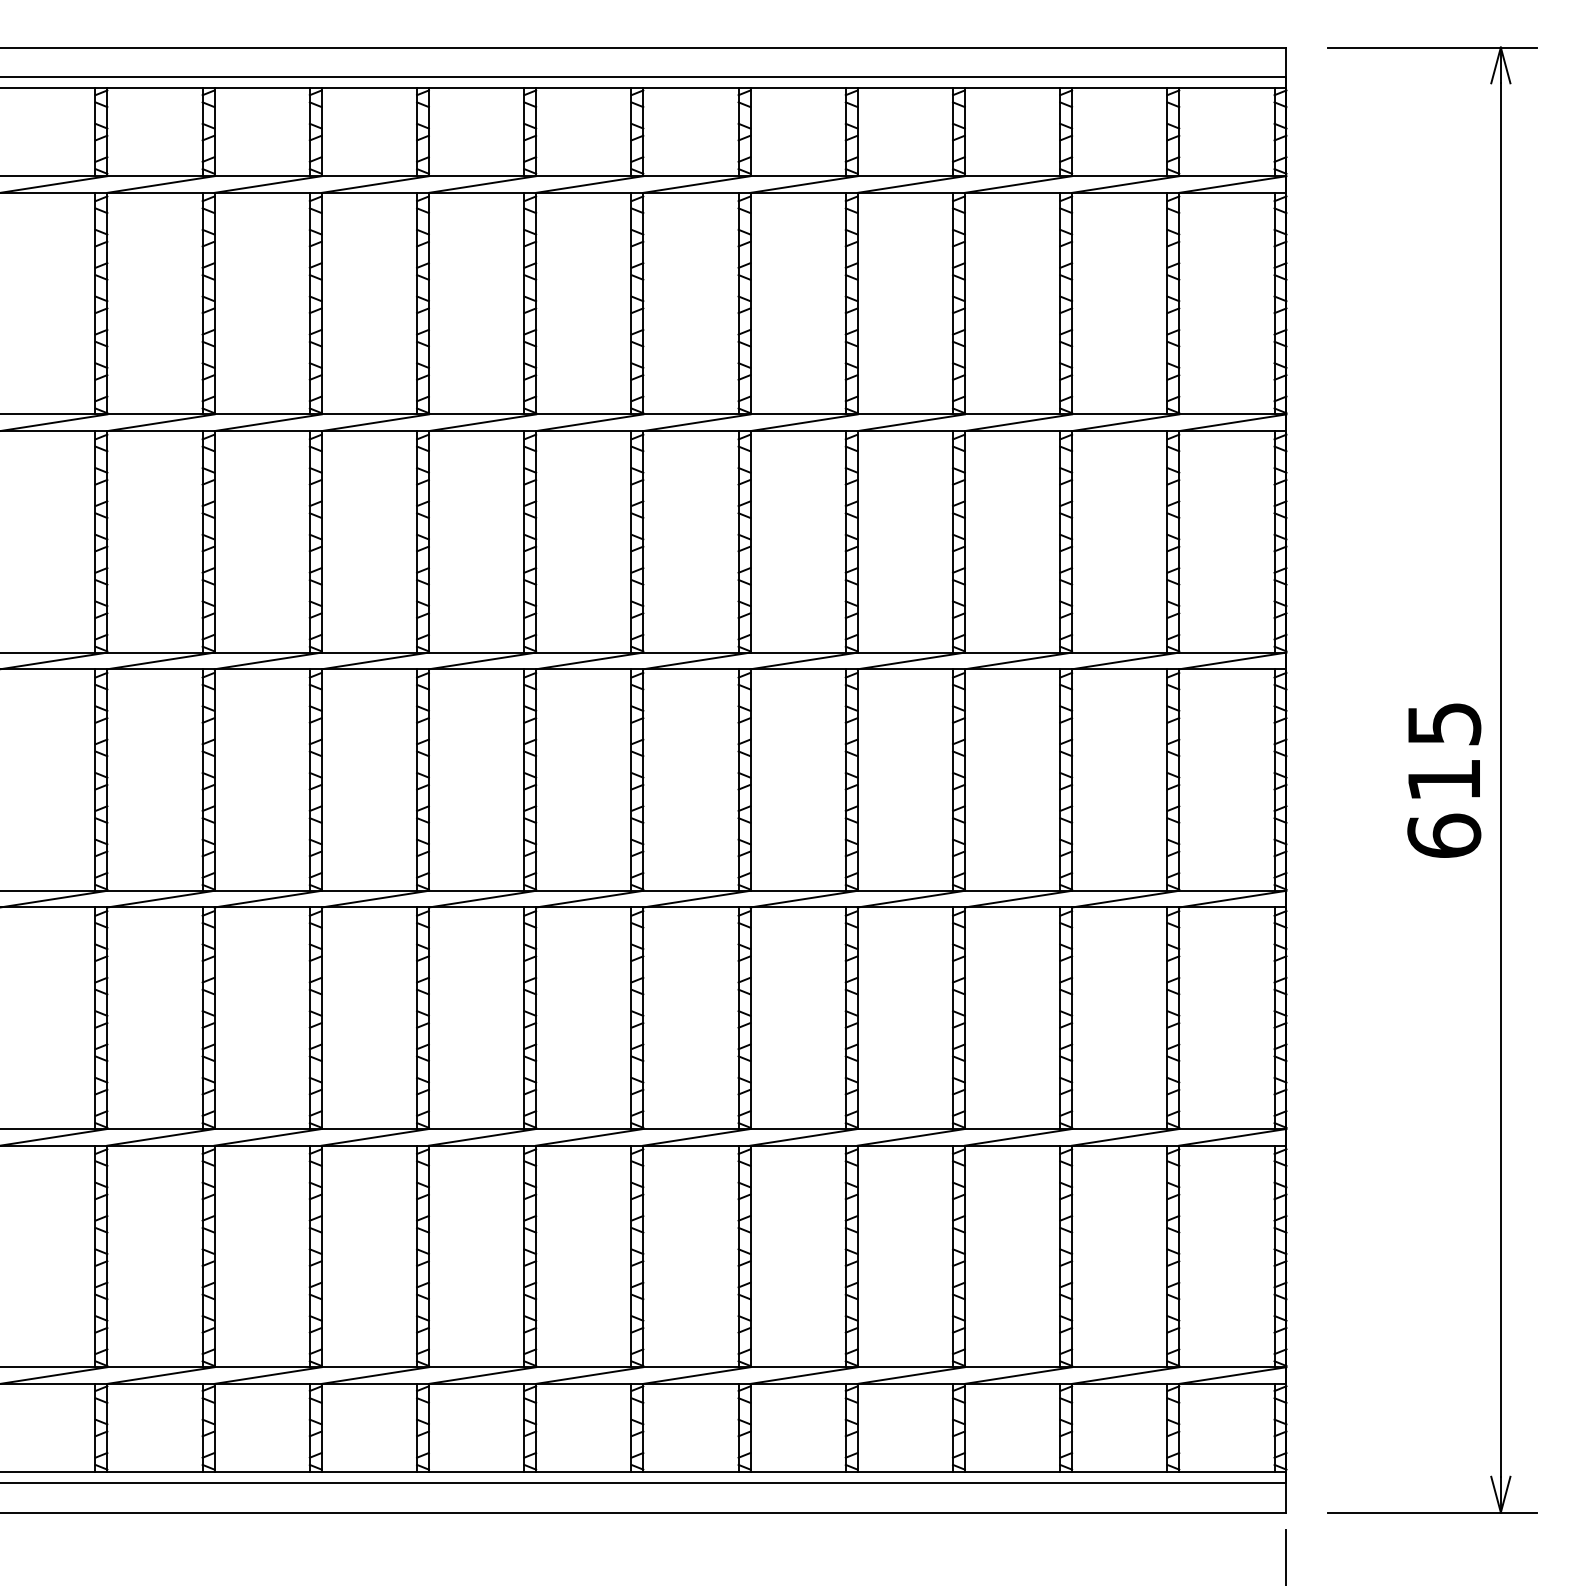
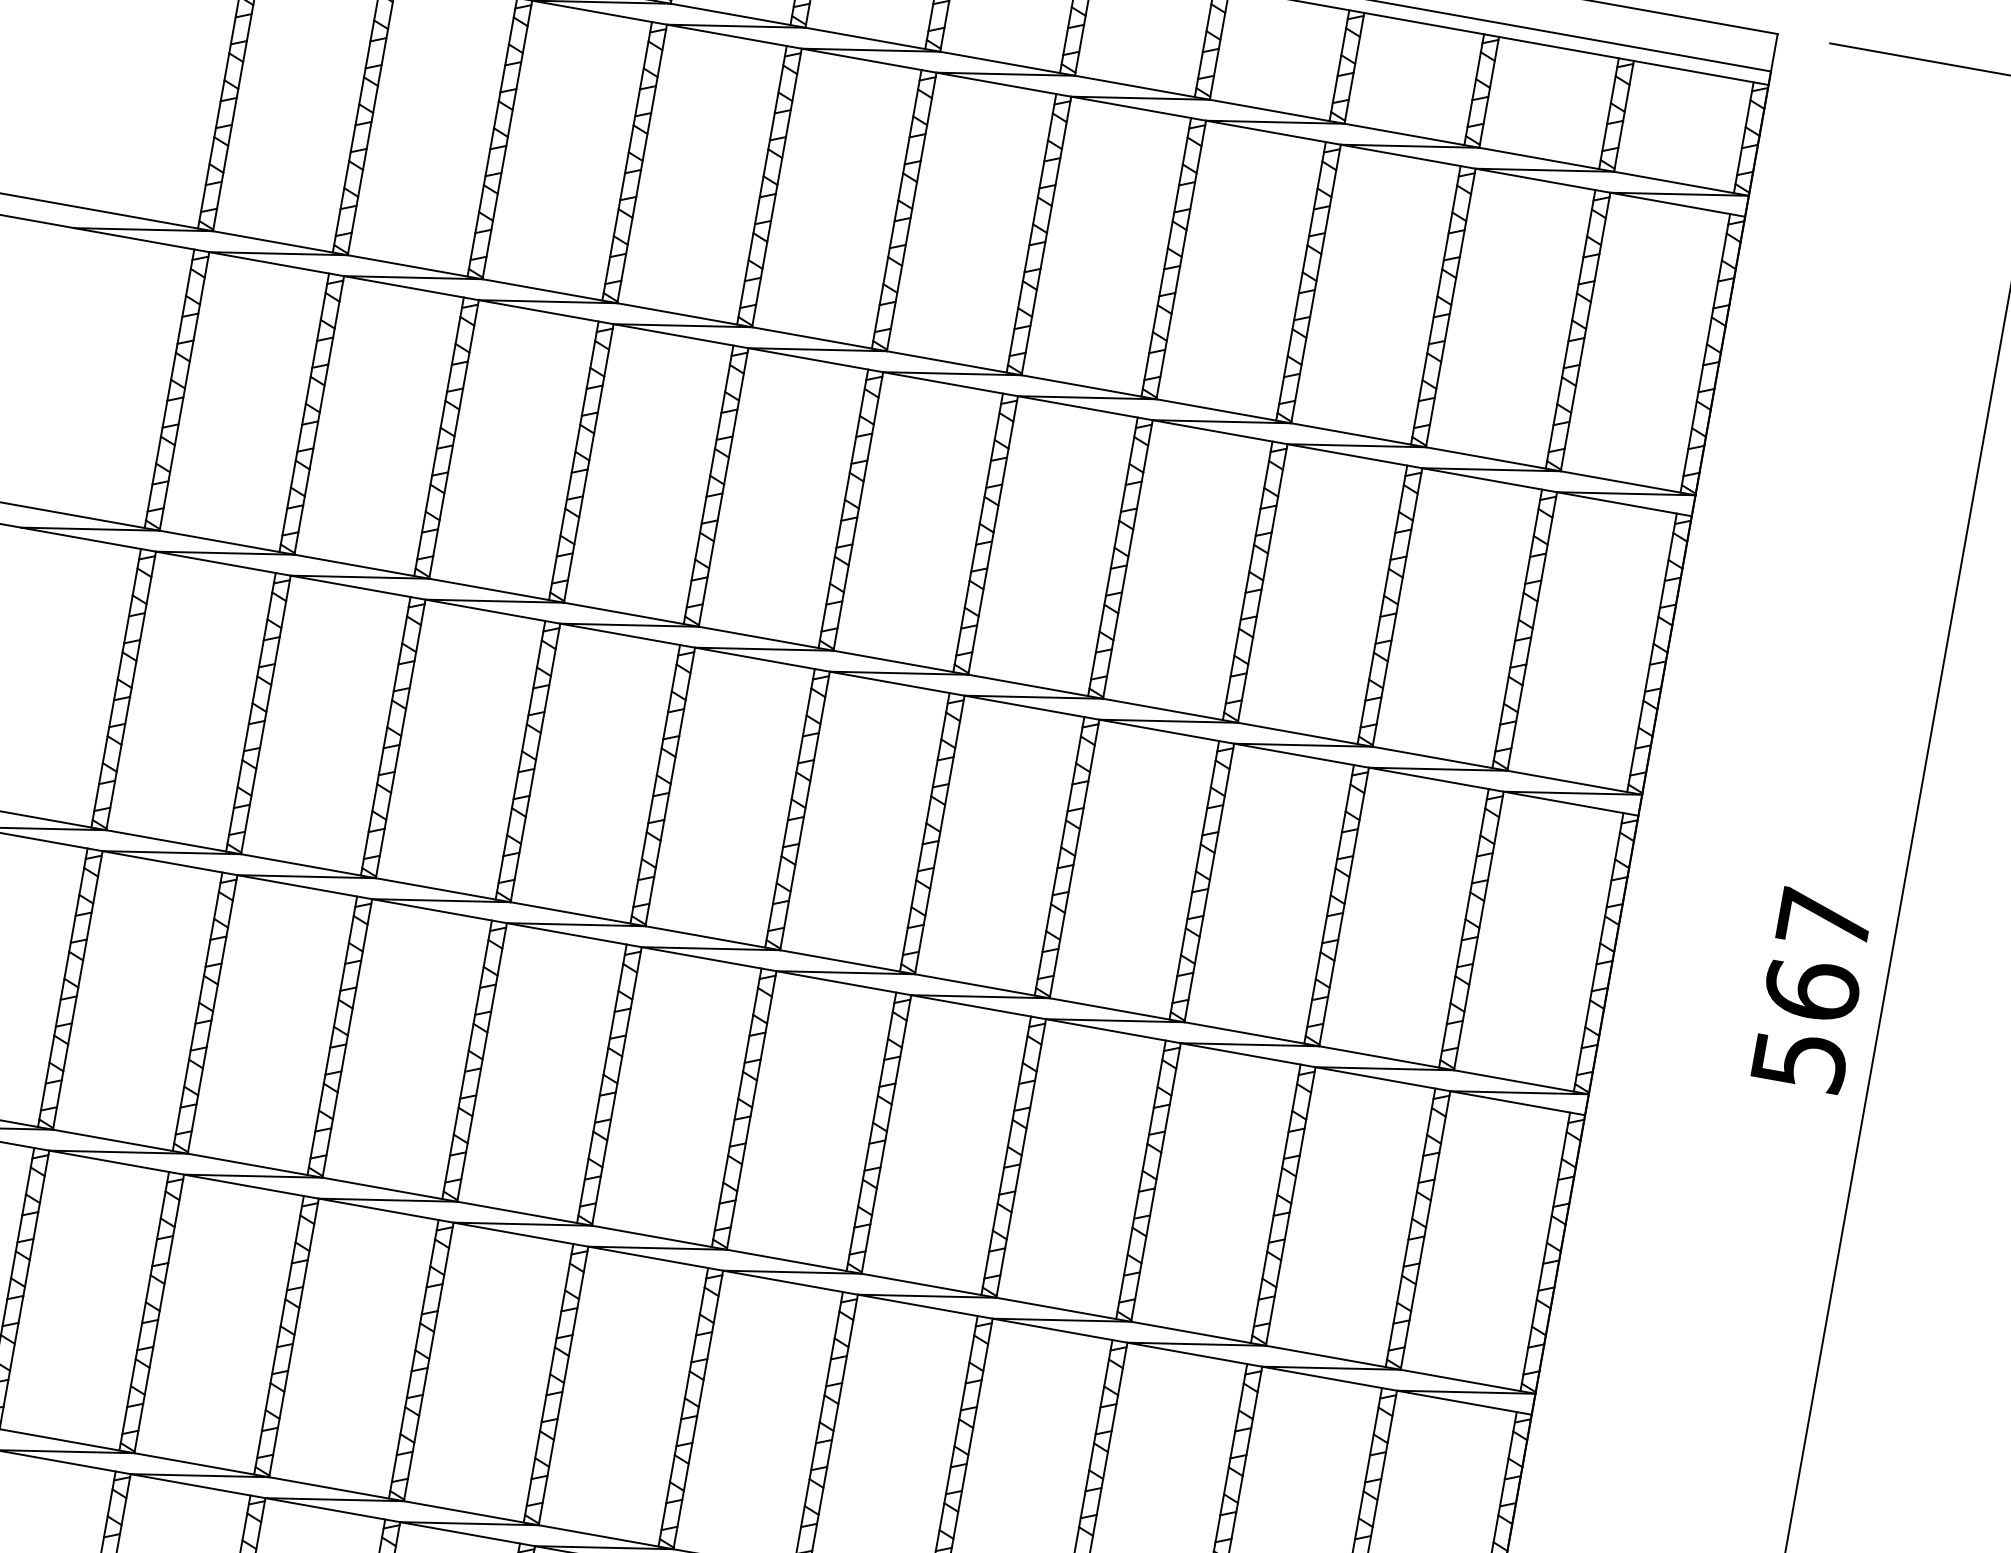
text: (1444, 780) -> (1812, 990), 615 -> 567

